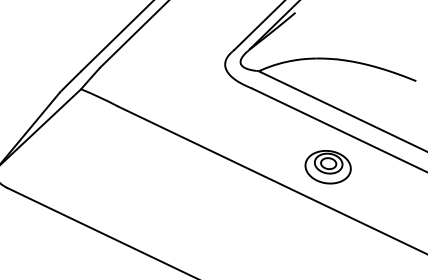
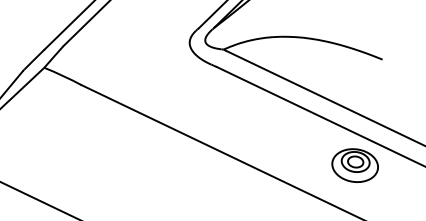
part: (327, 167) -> (354, 165), moved

